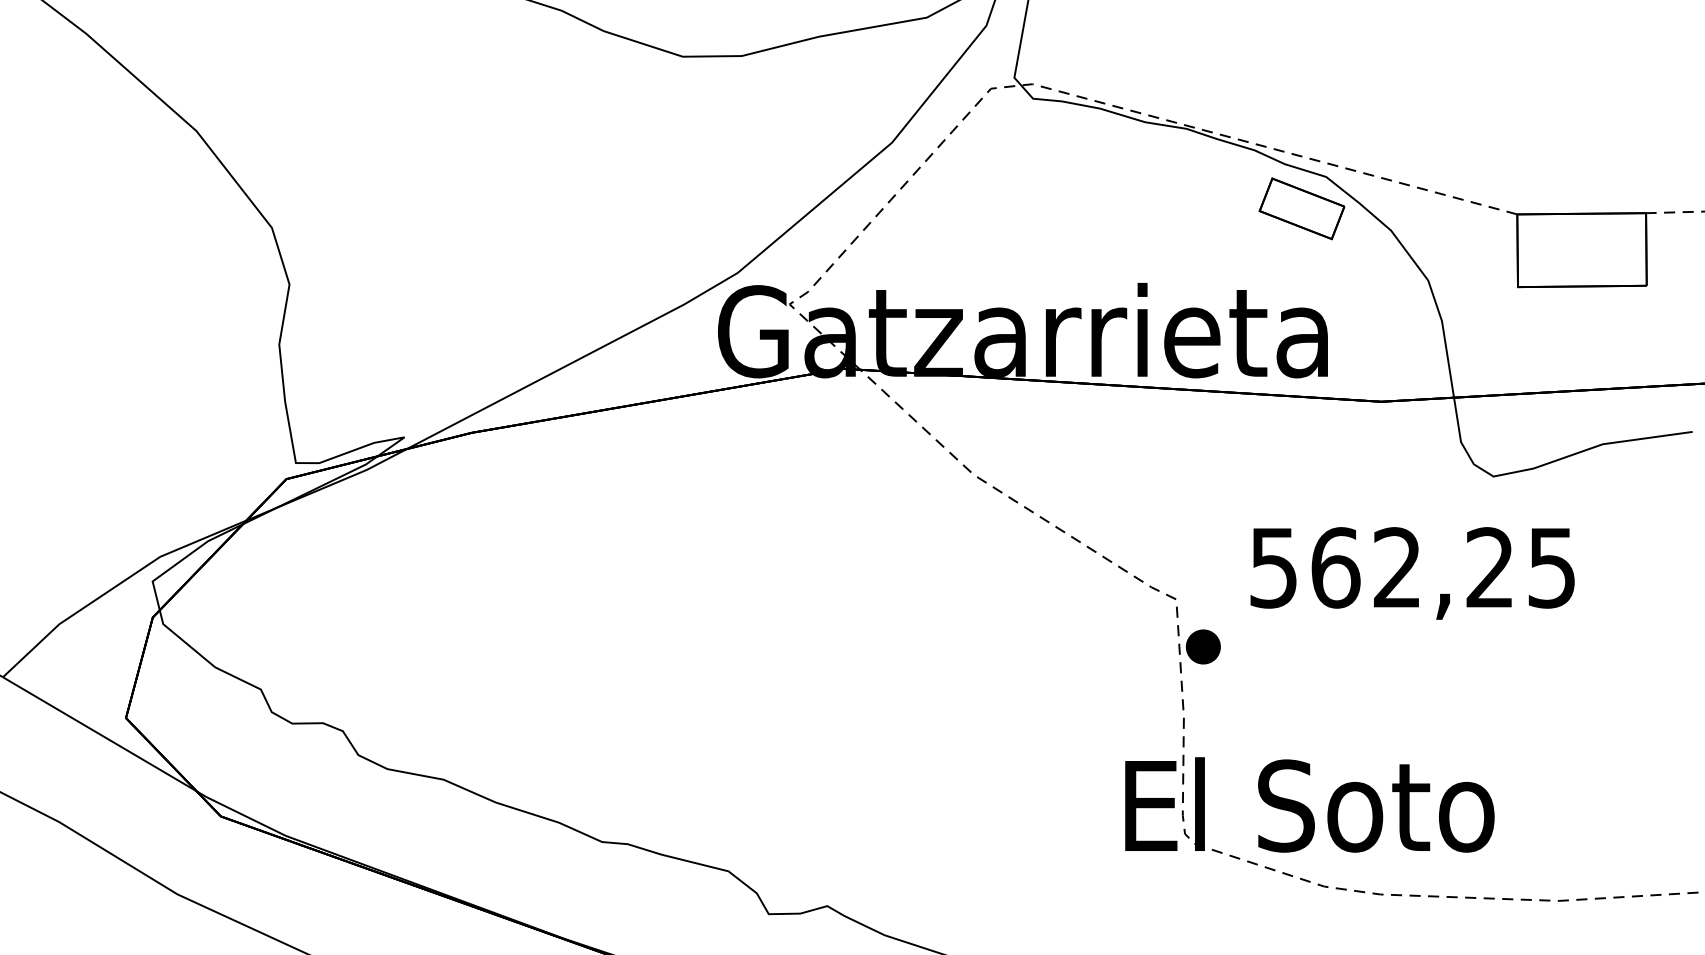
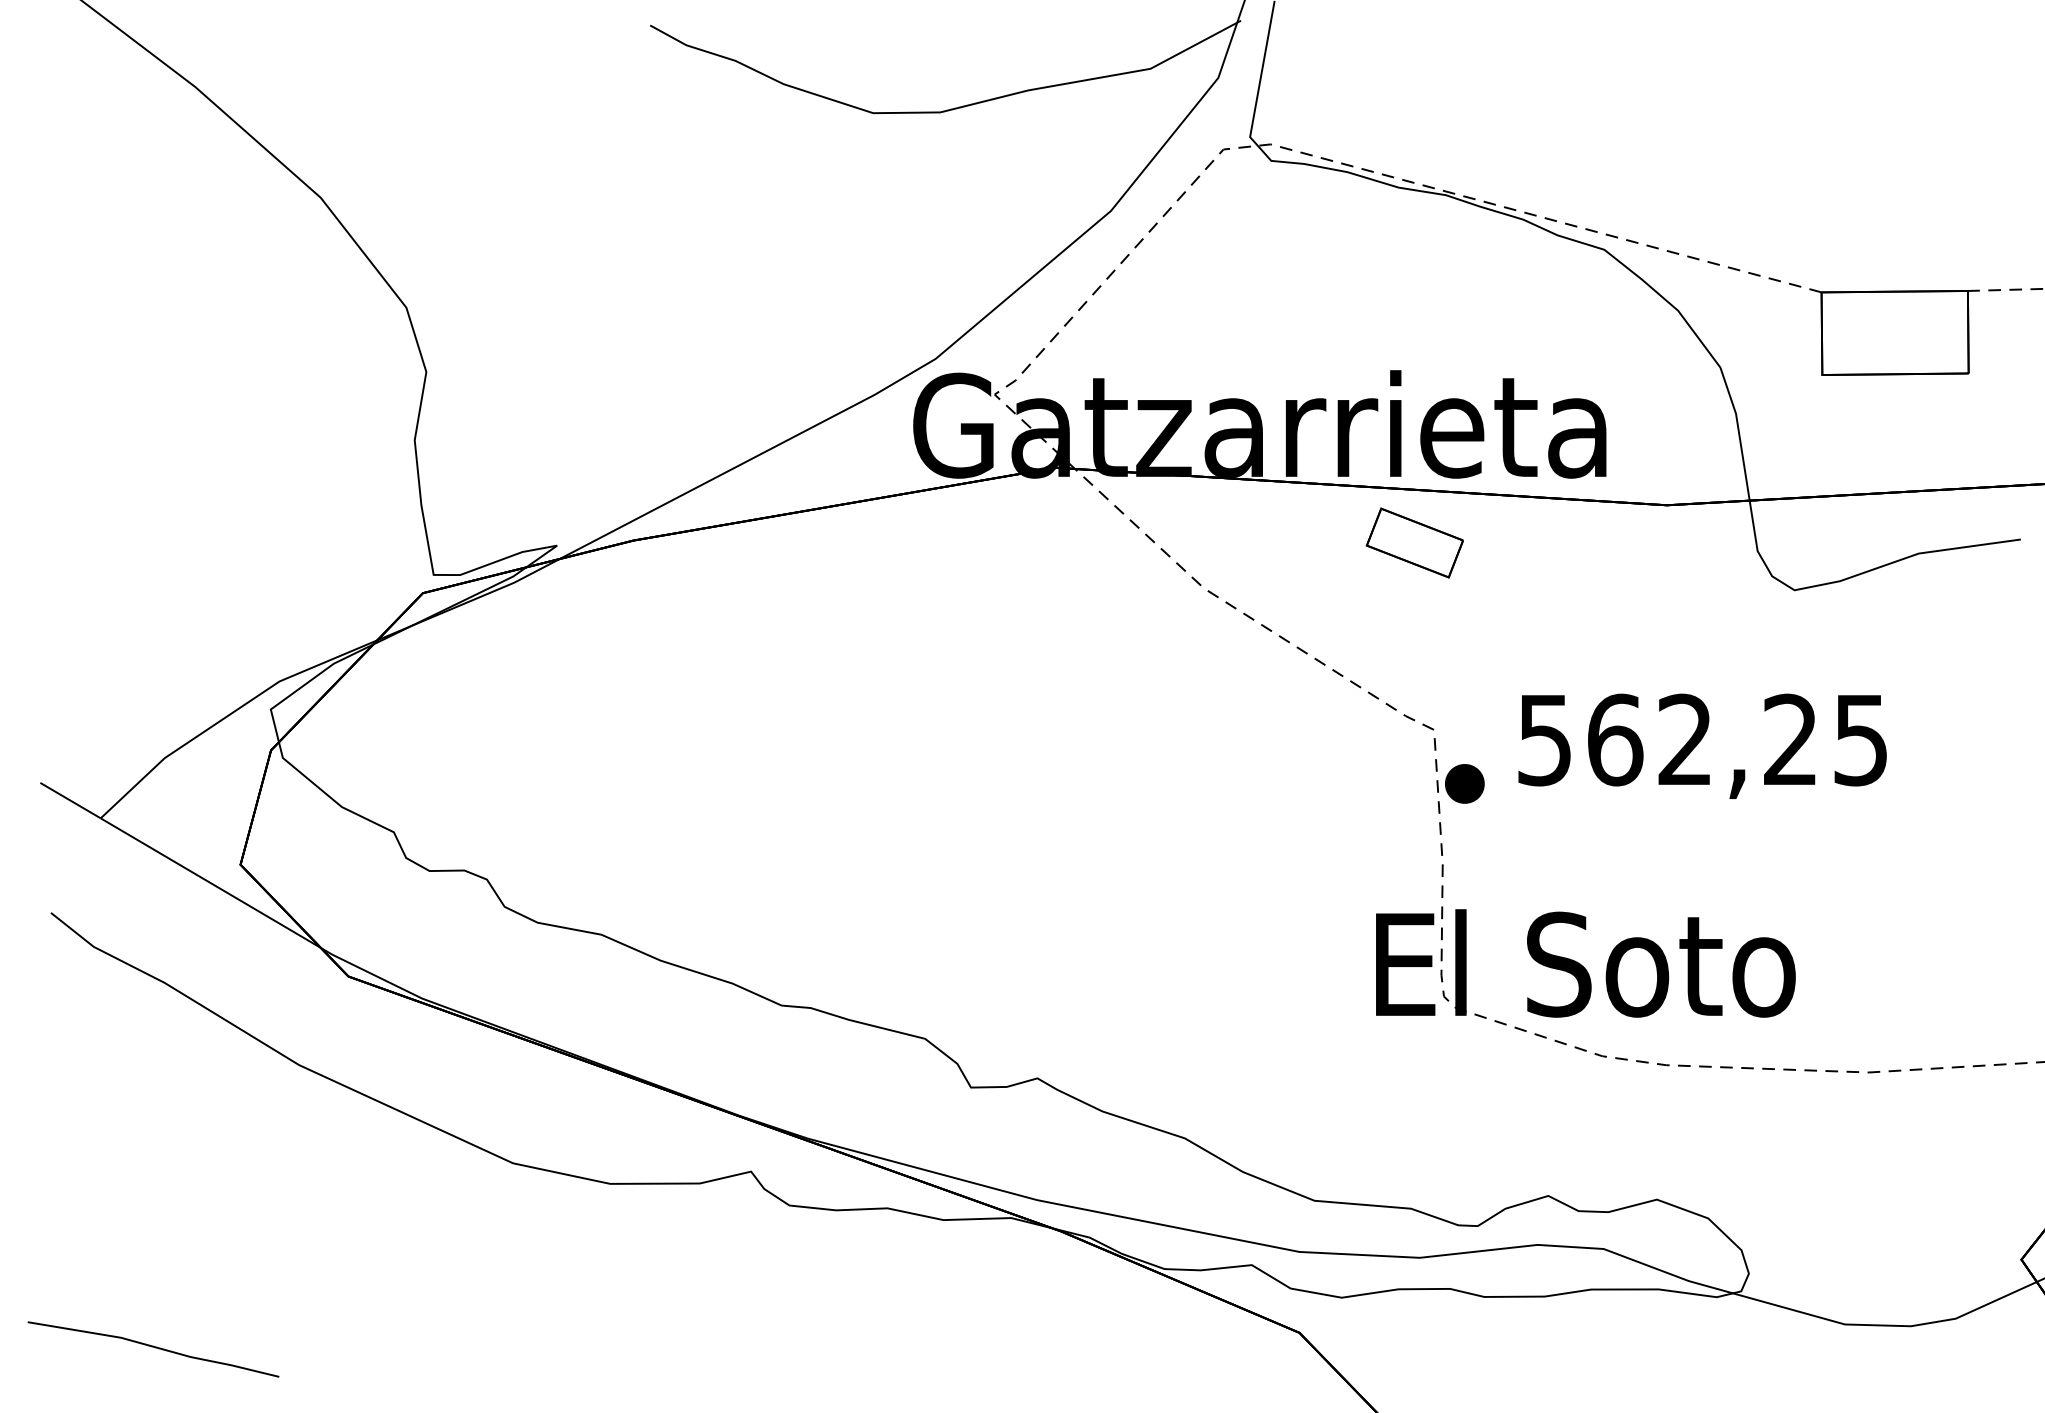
part: (1301, 208) -> (1414, 542), moved
text: (1412, 572) -> (1702, 745), moved

